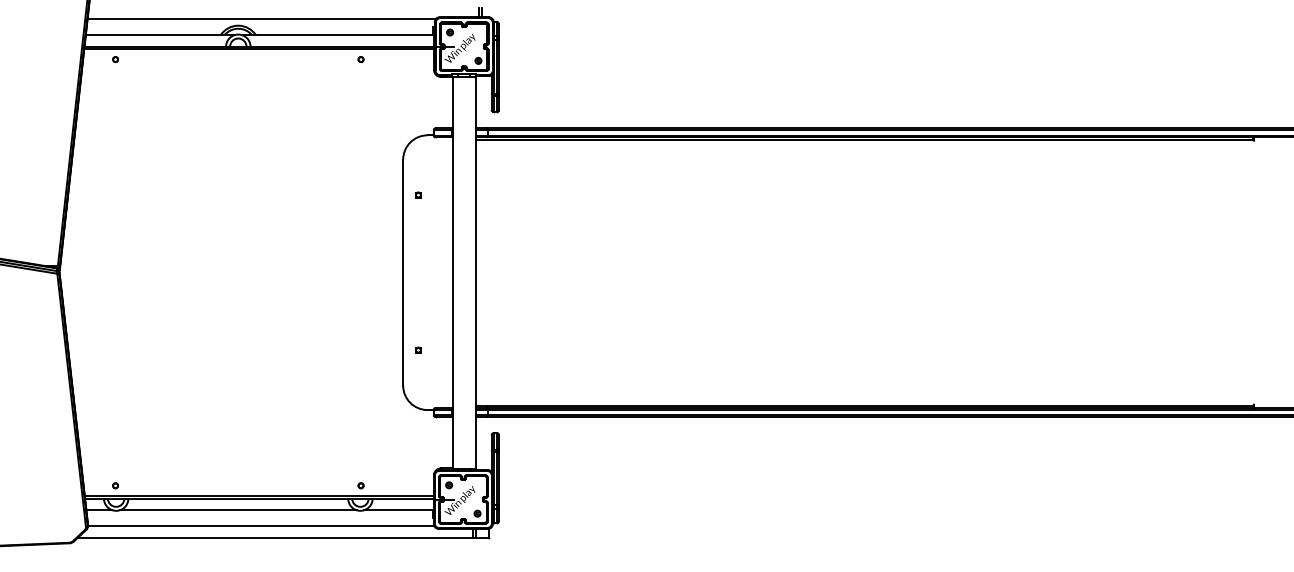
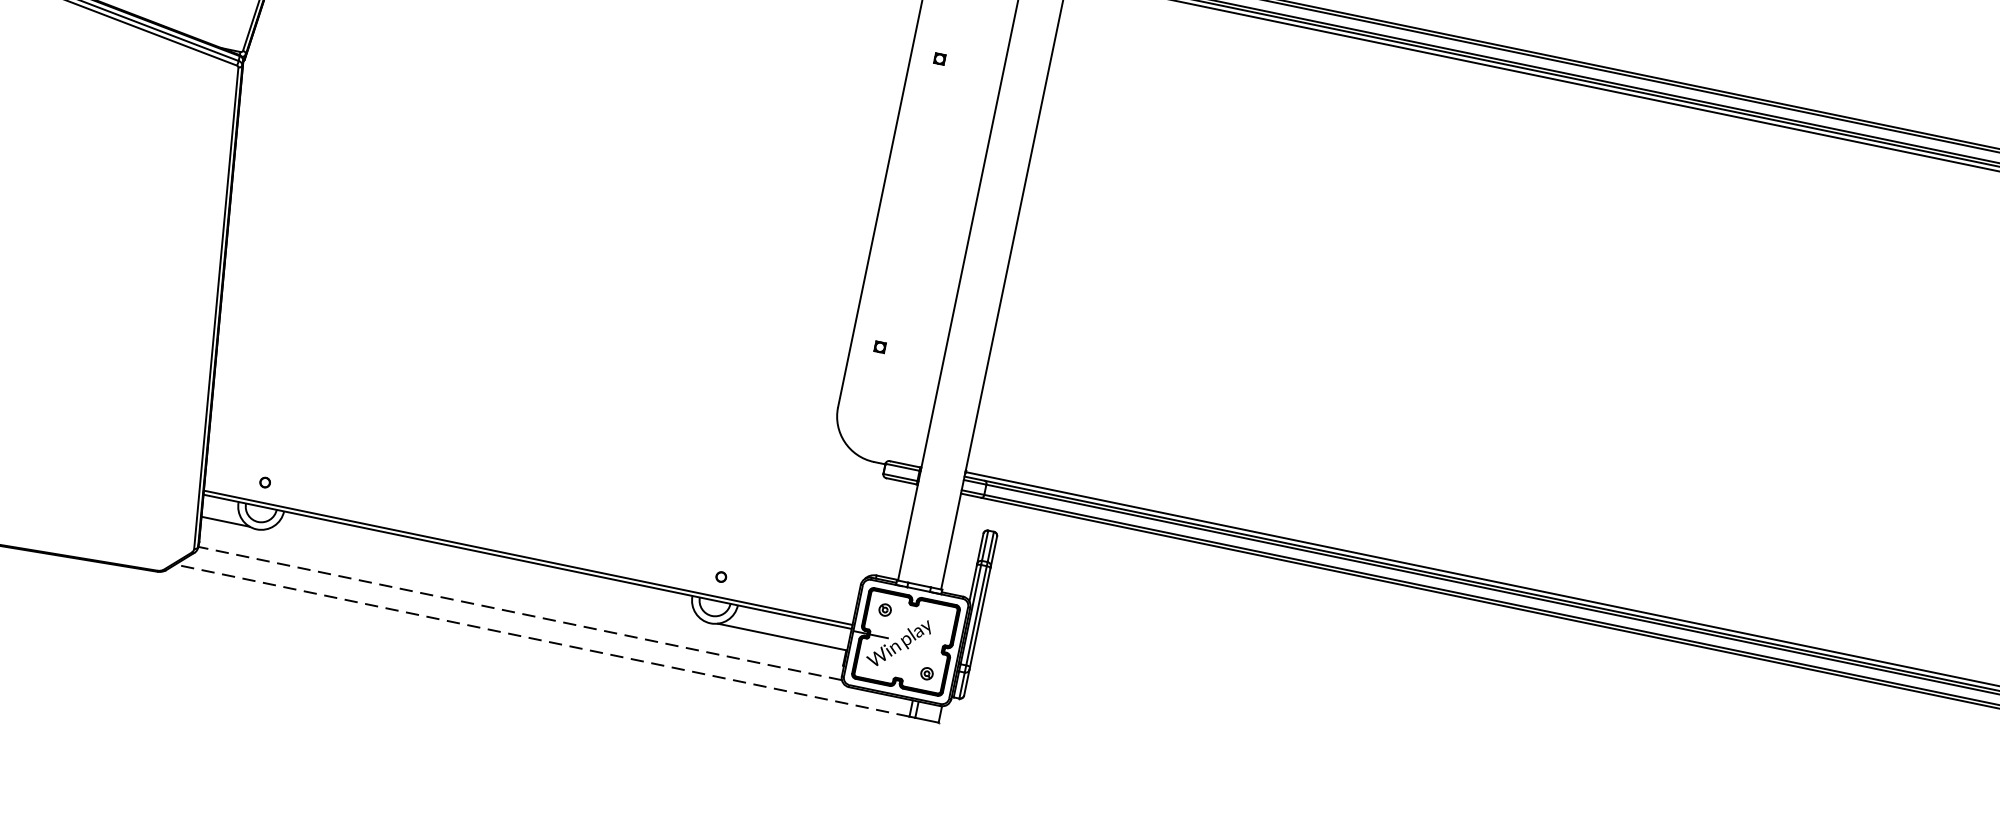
line: (238, 510) -> (484, 575), removed
line: (260, 526) -> (518, 614), solid -> dashed
line: (275, 537) -> (542, 640), solid -> dashed

